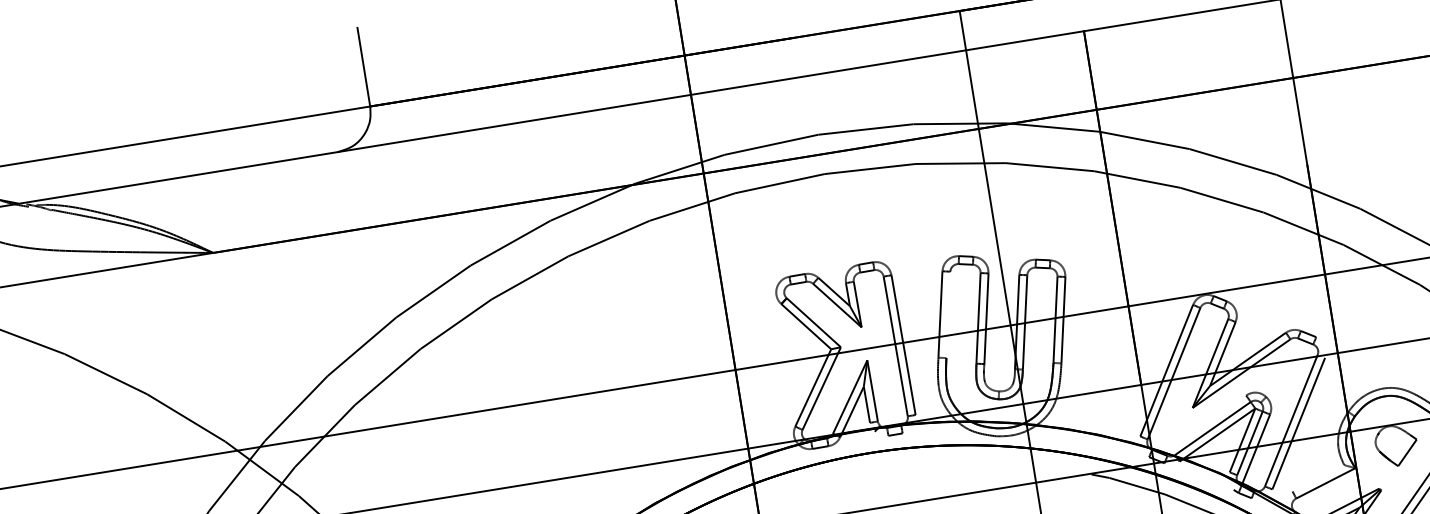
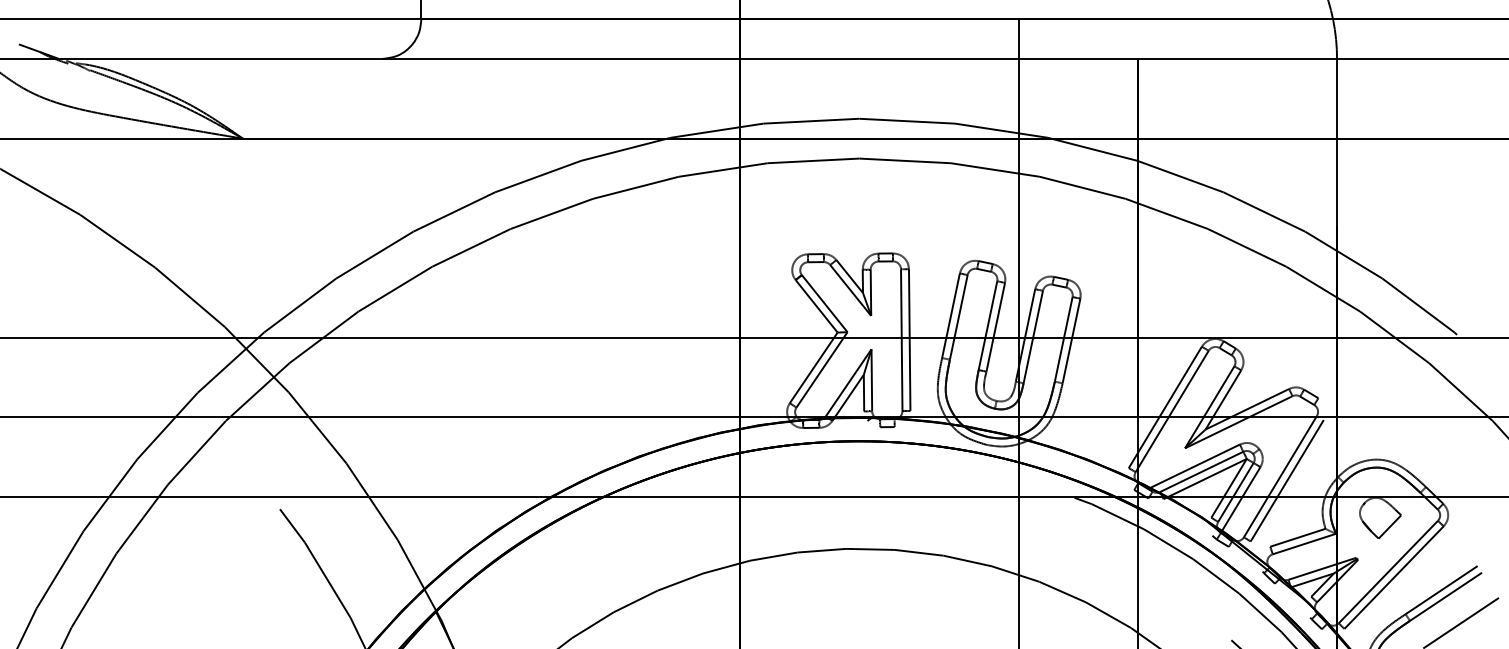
line: (948, 315) -> (958, 317), added
line: (1203, 424) -> (1193, 466), added
line: (1317, 478) -> (1297, 537), added

